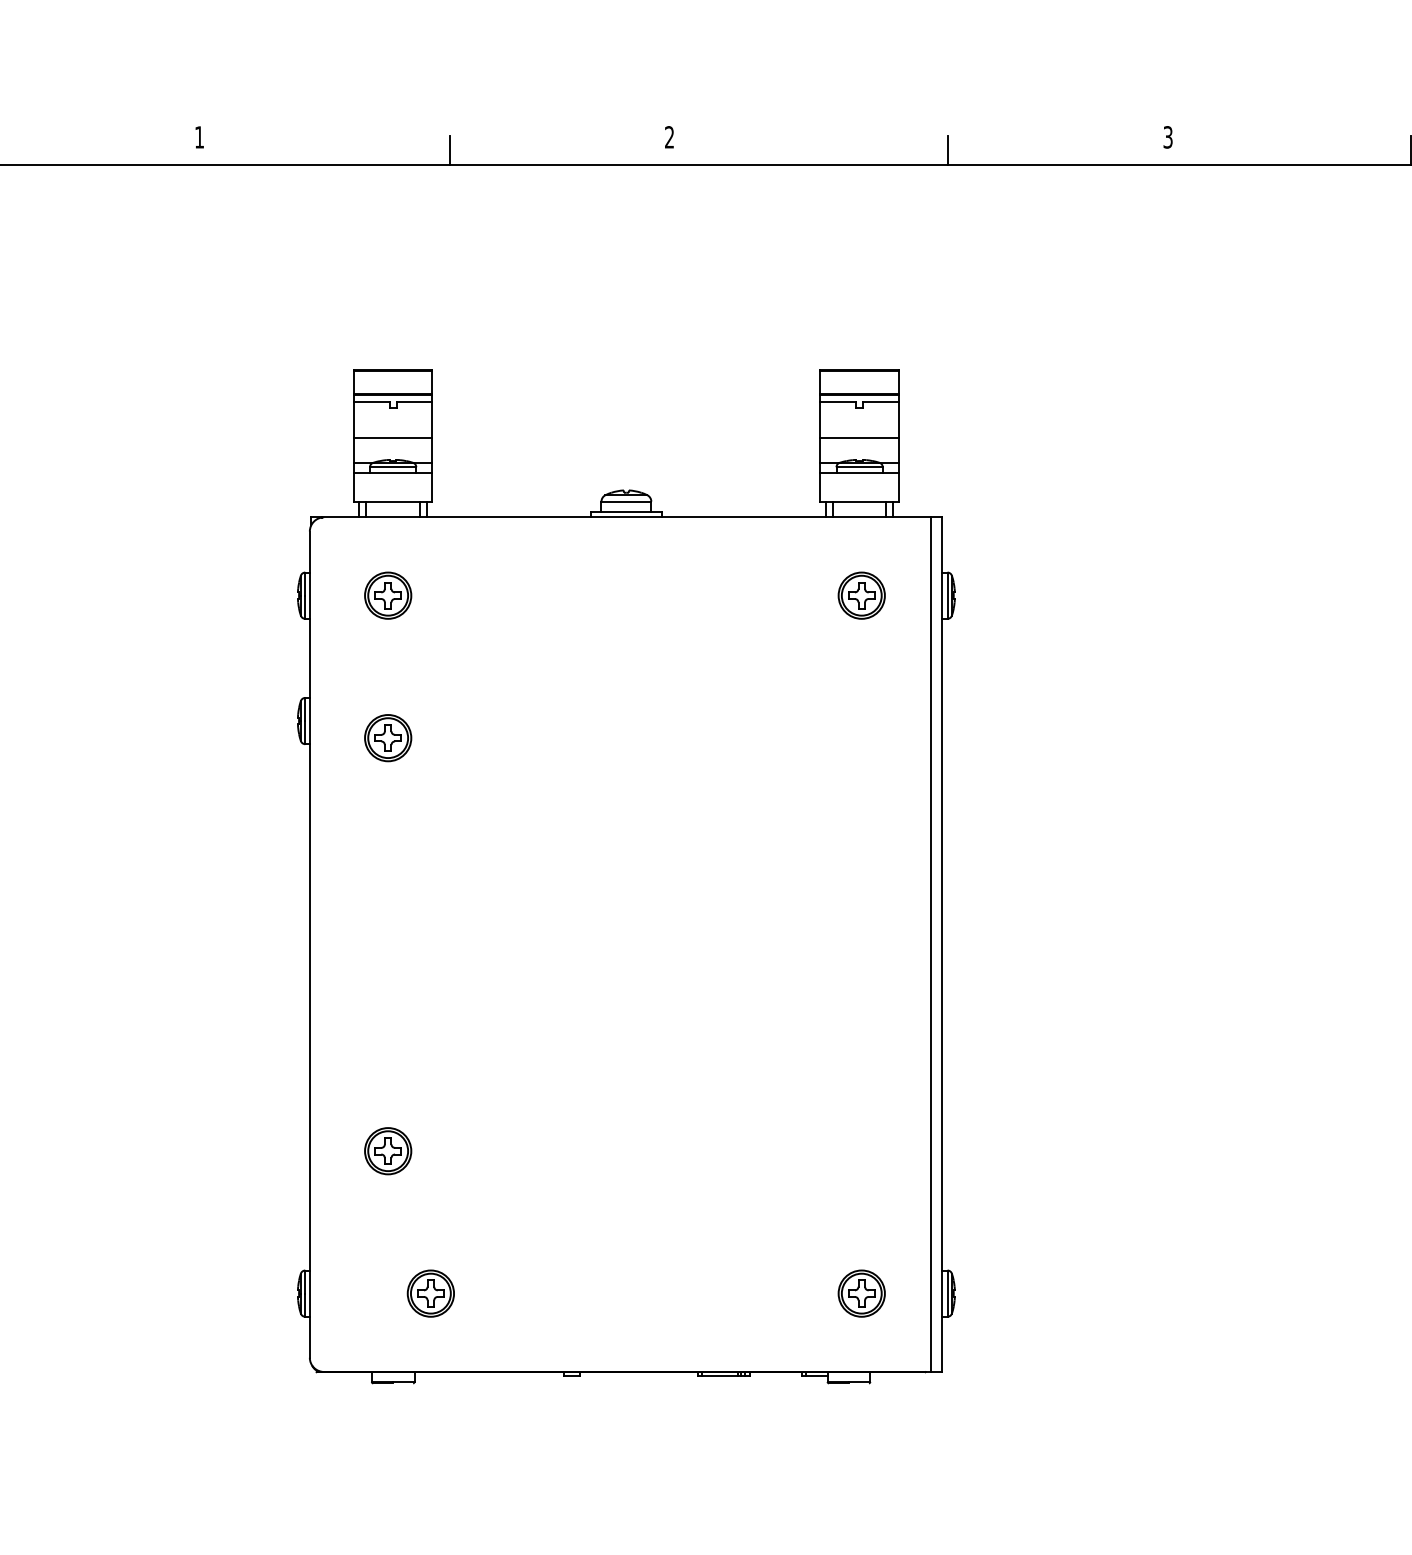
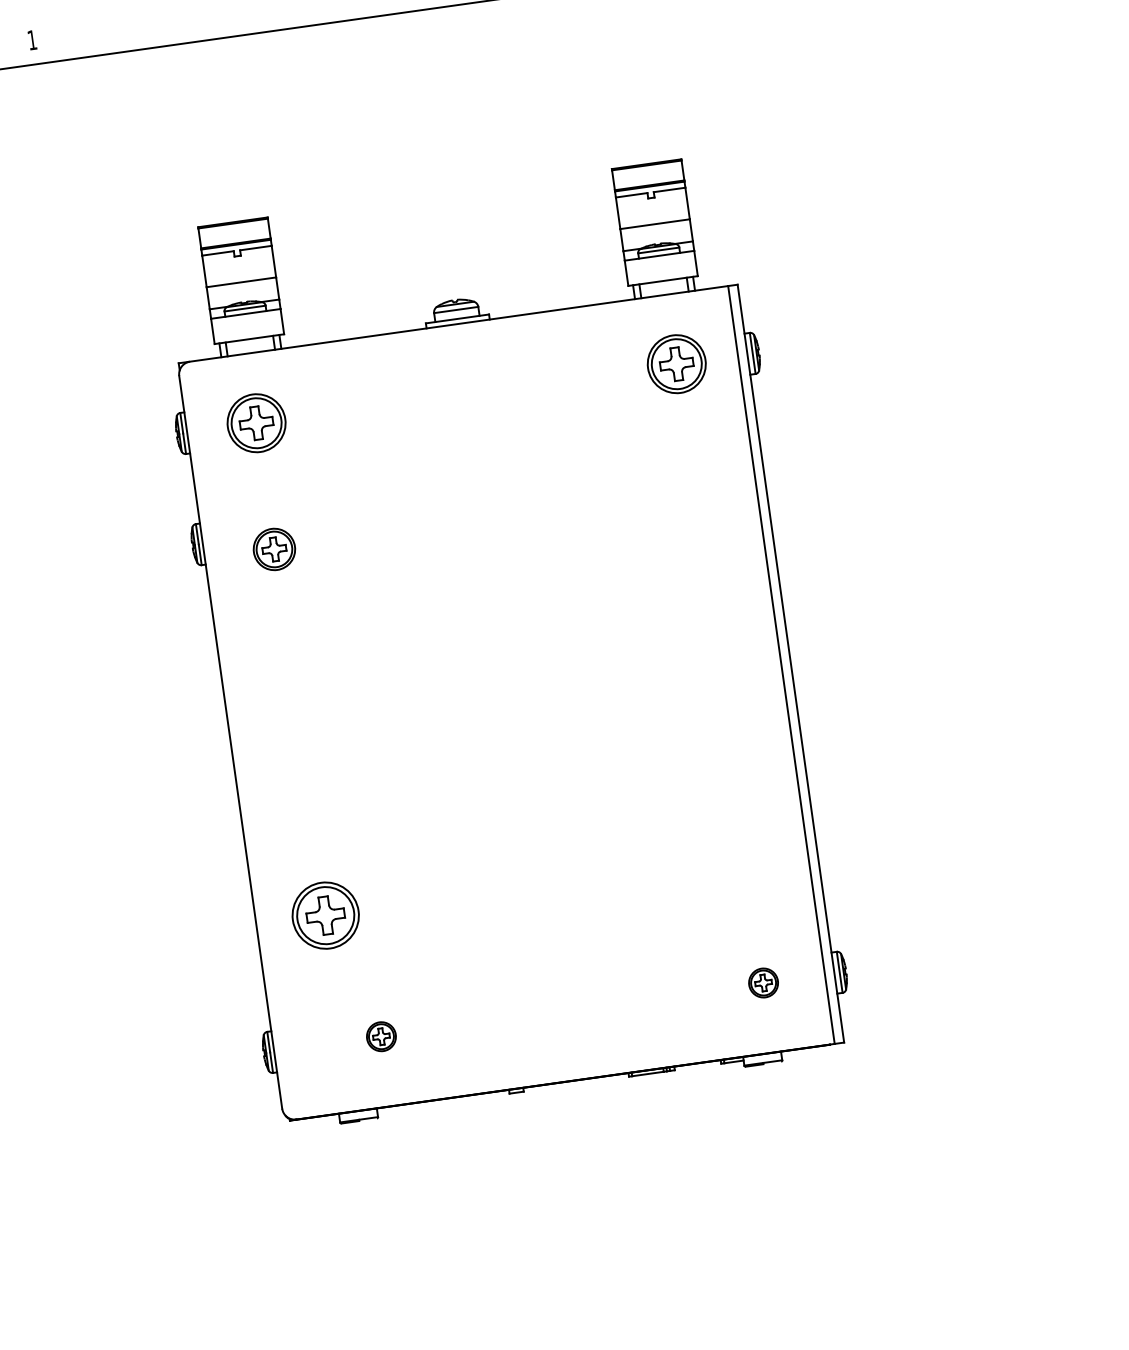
line: (449, 150) -> (255, 20), removed
part: (388, 595) -> (256, 422), size x1.4
part: (861, 595) -> (676, 363), size x1.4
part: (388, 1151) -> (326, 915), size x1.6
part: (430, 1293) -> (381, 1036), size x0.7
part: (861, 1293) -> (763, 982), size x0.7

